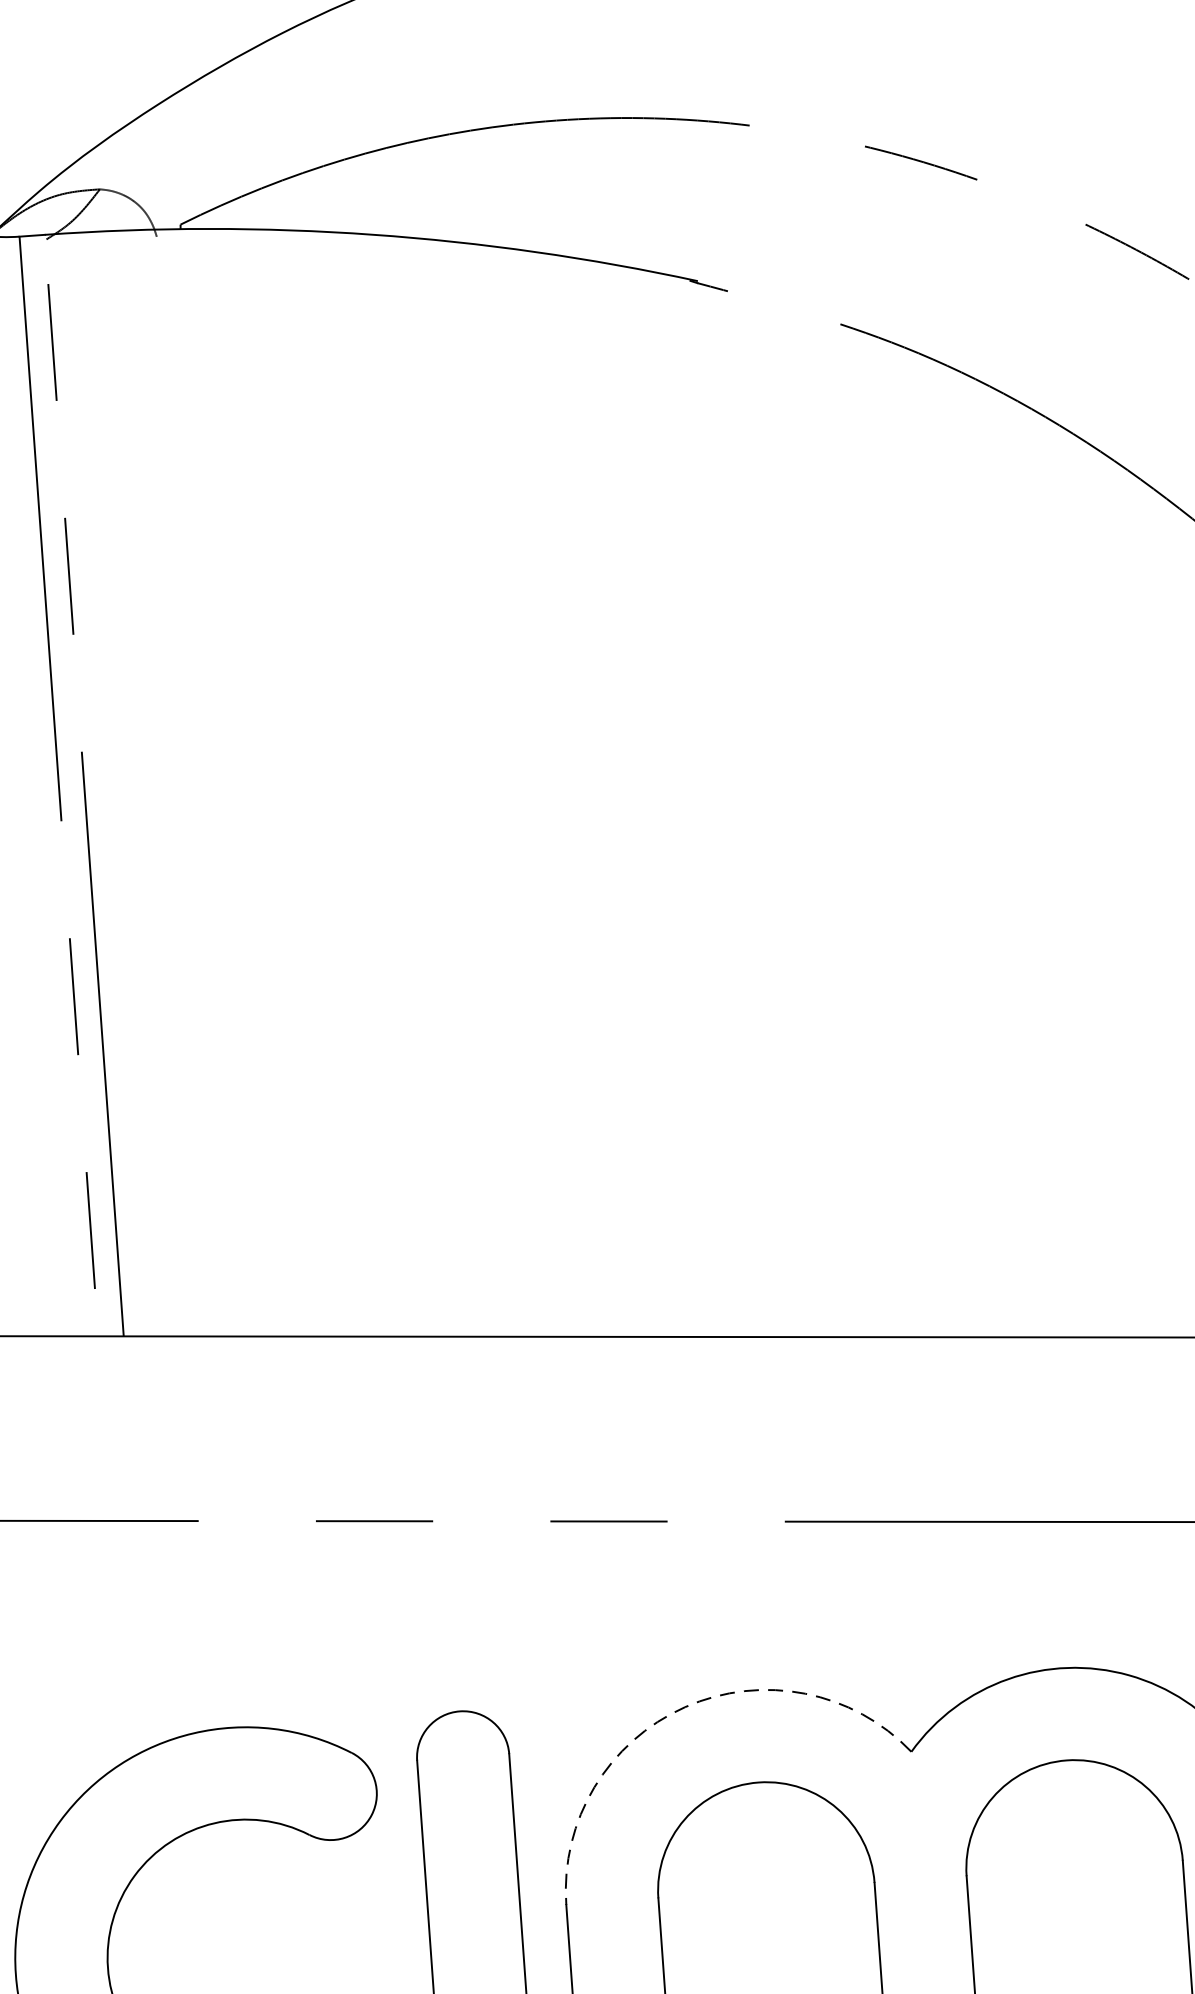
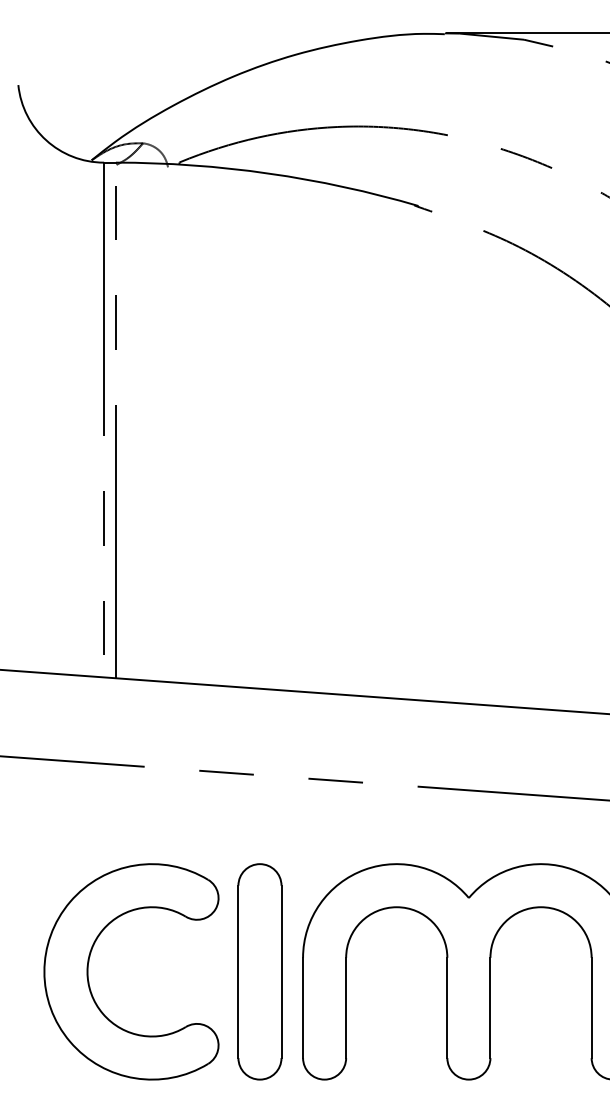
arc: (684, 1706) -> (364, 869), dashed -> solid

